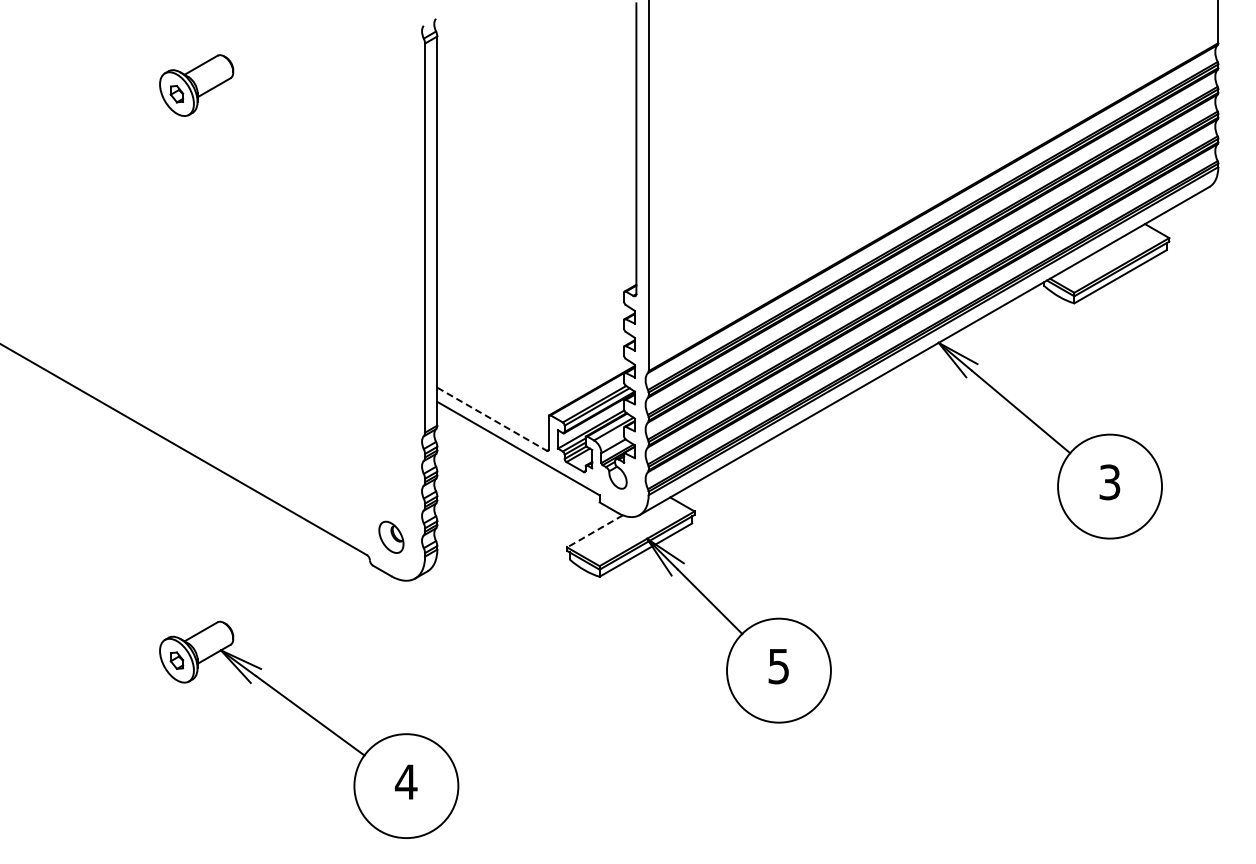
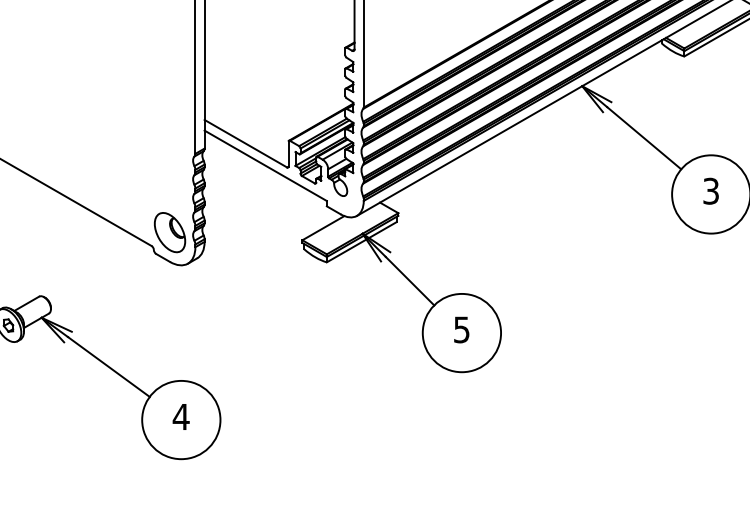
line: (492, 419) -> (246, 143), dashed -> solid
line: (594, 531) -> (322, 228), dashed -> solid
part: (391, 537) -> (170, 232), size x1.67

